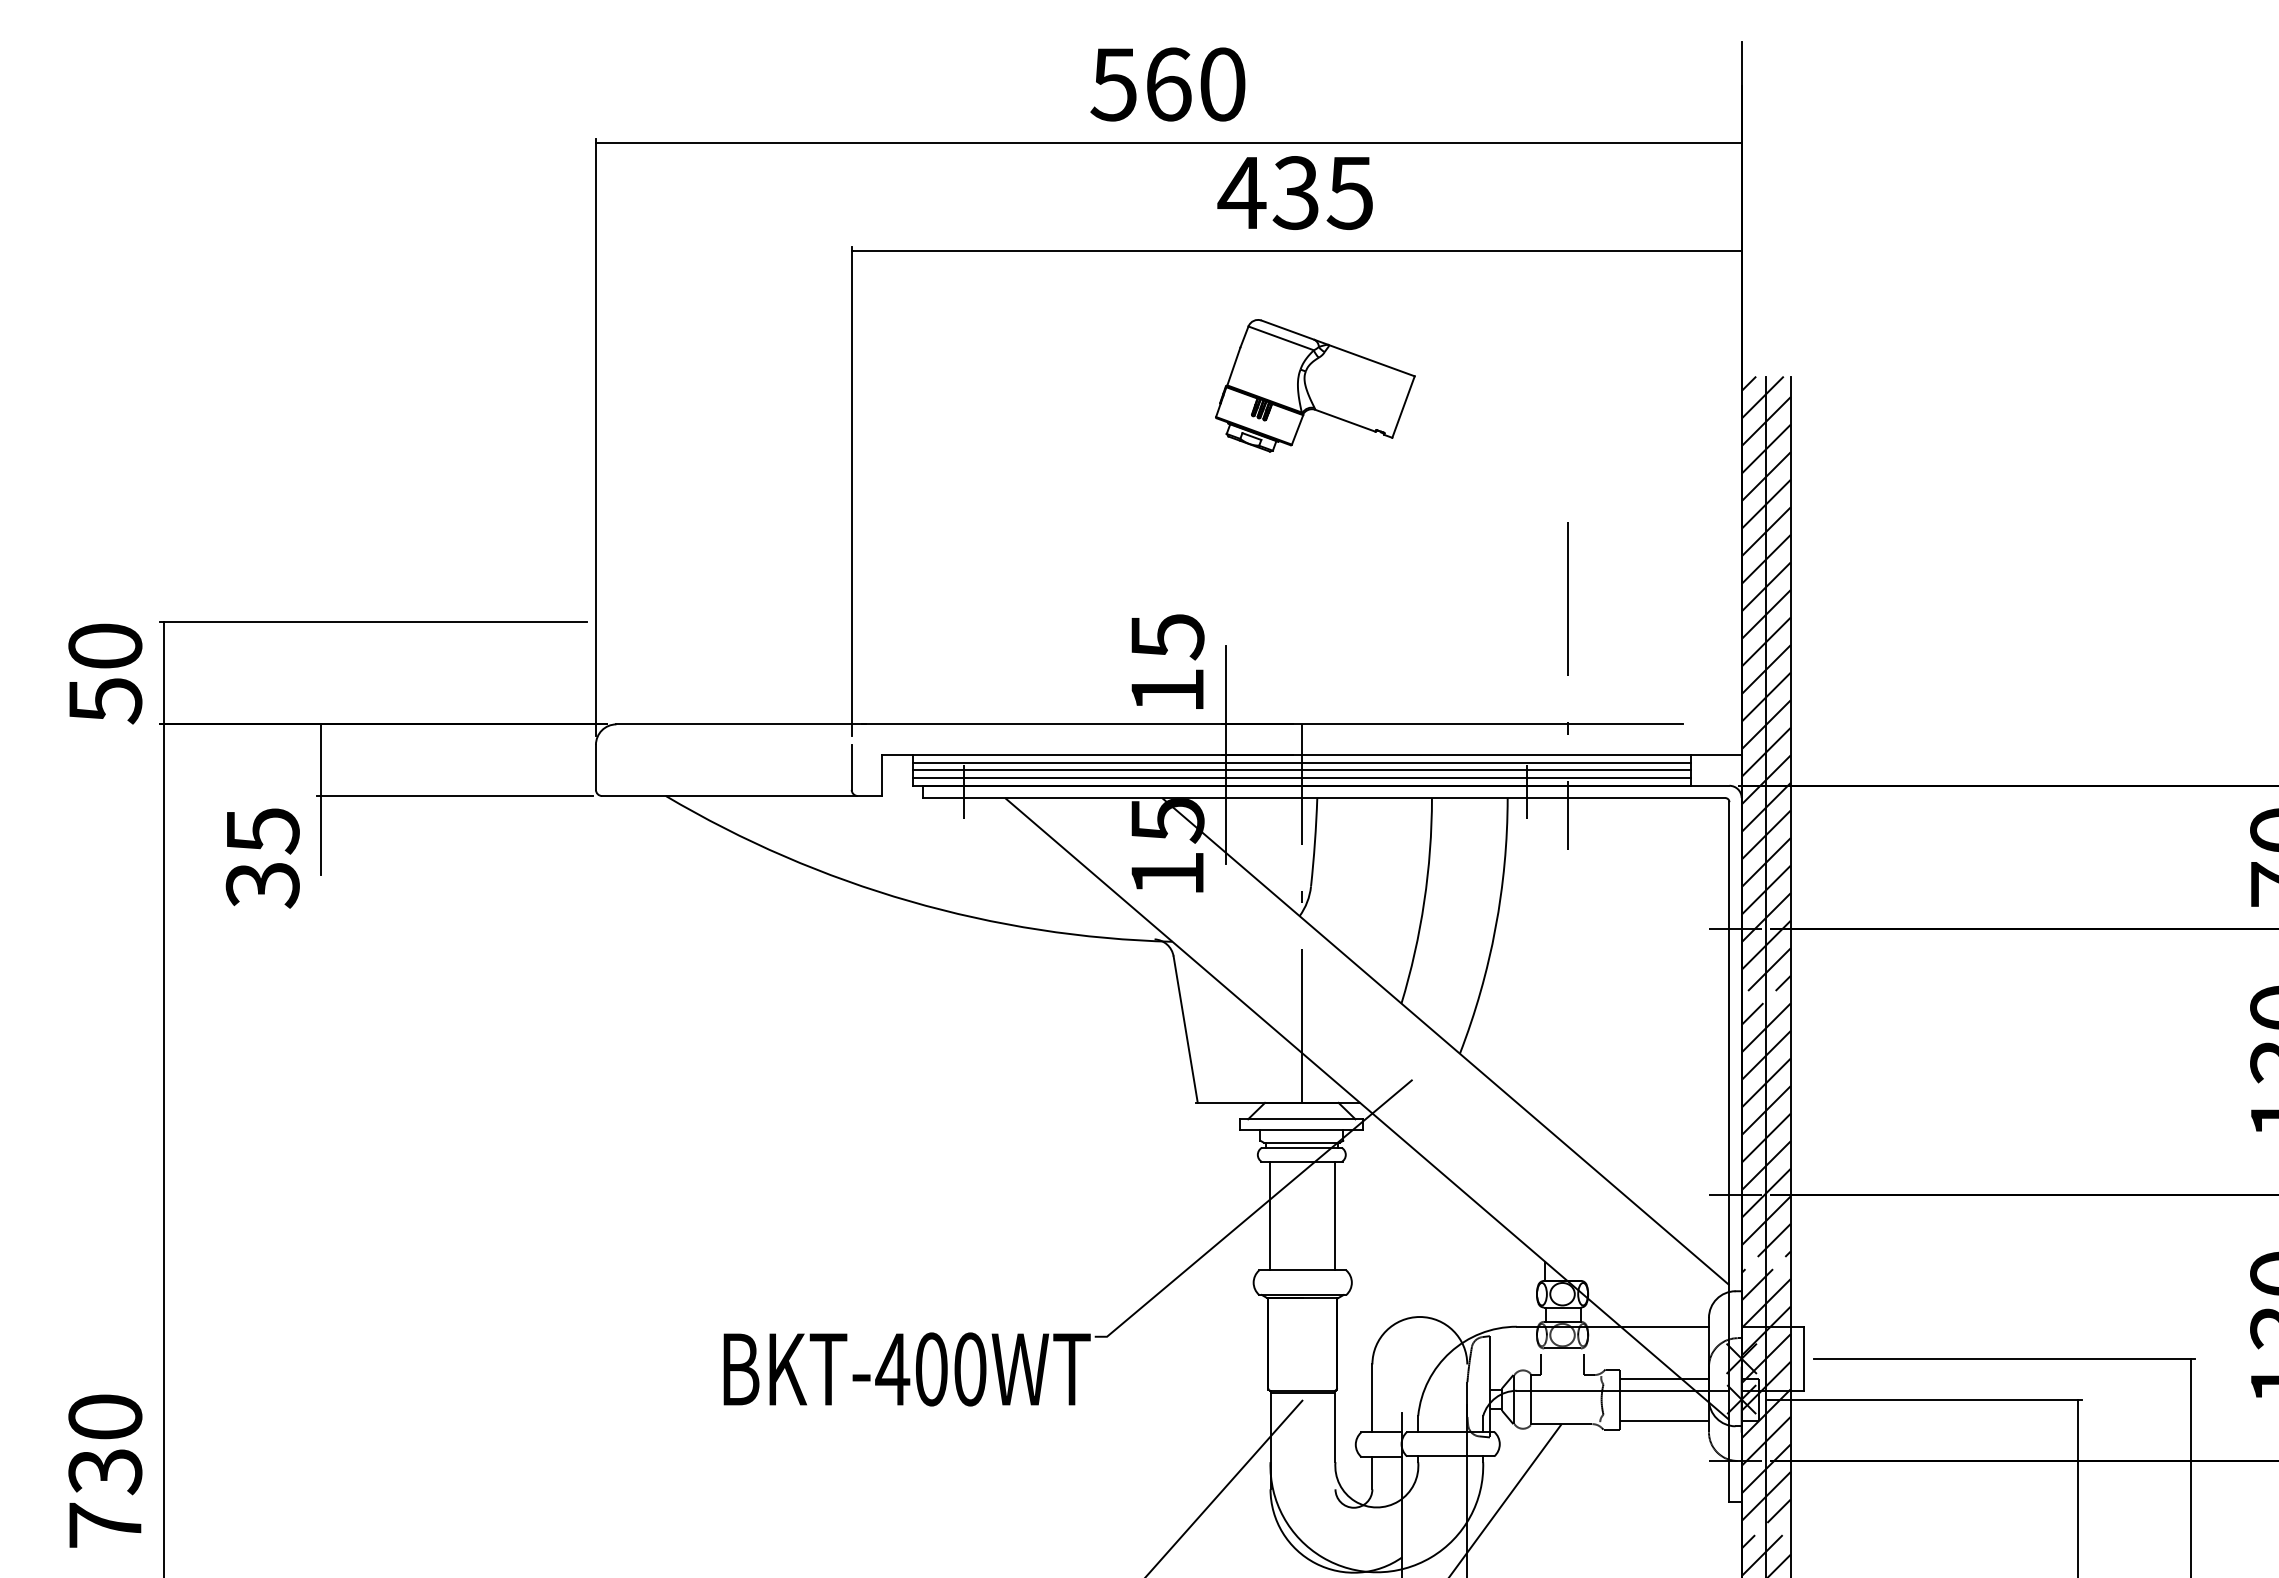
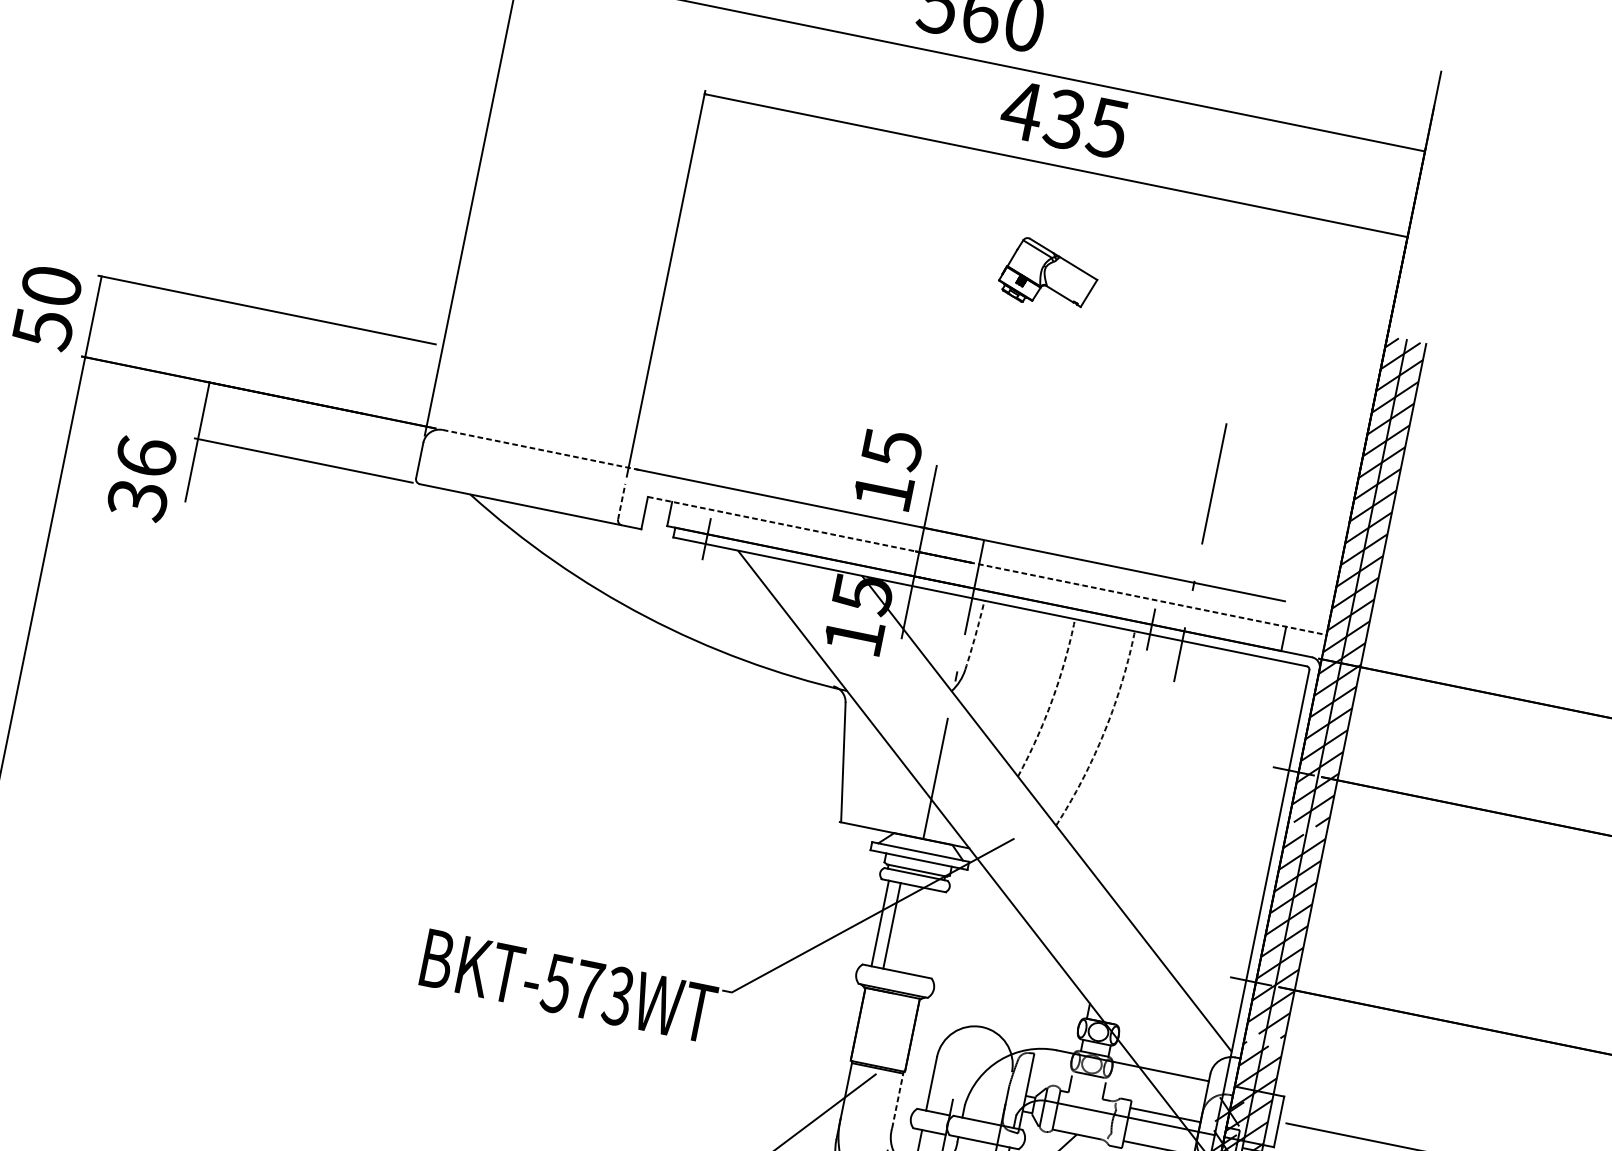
part: (1315, 385) -> (1049, 274), size x0.6
line: (741, 724) -> (541, 450), solid -> dashed
line: (1312, 755) -> (987, 566), solid -> dashed
line: (1301, 762) -> (977, 570), removed
line: (851, 767) -> (621, 501), solid -> dashed
line: (1301, 770) -> (976, 576), removed
line: (1301, 778) -> (975, 582), removed
text: (262, 830) -> (146, 456), 35 -> 36
arc: (1314, 842) -> (975, 635), solid -> dashed
arc: (1424, 901) -> (1052, 699), solid -> dashed
arc: (1495, 928) -> (1104, 732), solid -> dashed
line: (1335, 1216) -> (892, 926), moved
text: (930, 1369) -> (587, 989), BKT-400WT -> BKT-573WT
line: (1335, 1426) -> (897, 1100), solid -> dashed

